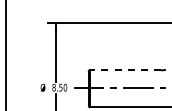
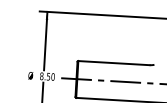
line: (125, 70) -> (114, 63), dashed -> solid

